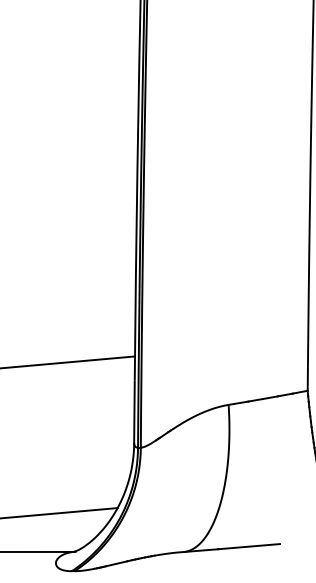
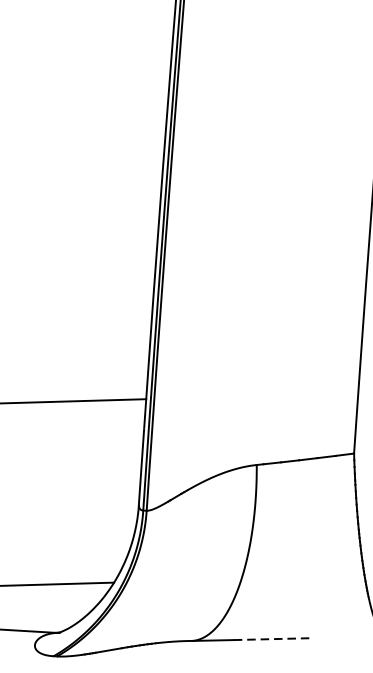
line: (249, 546) -> (271, 638), solid -> dashed

